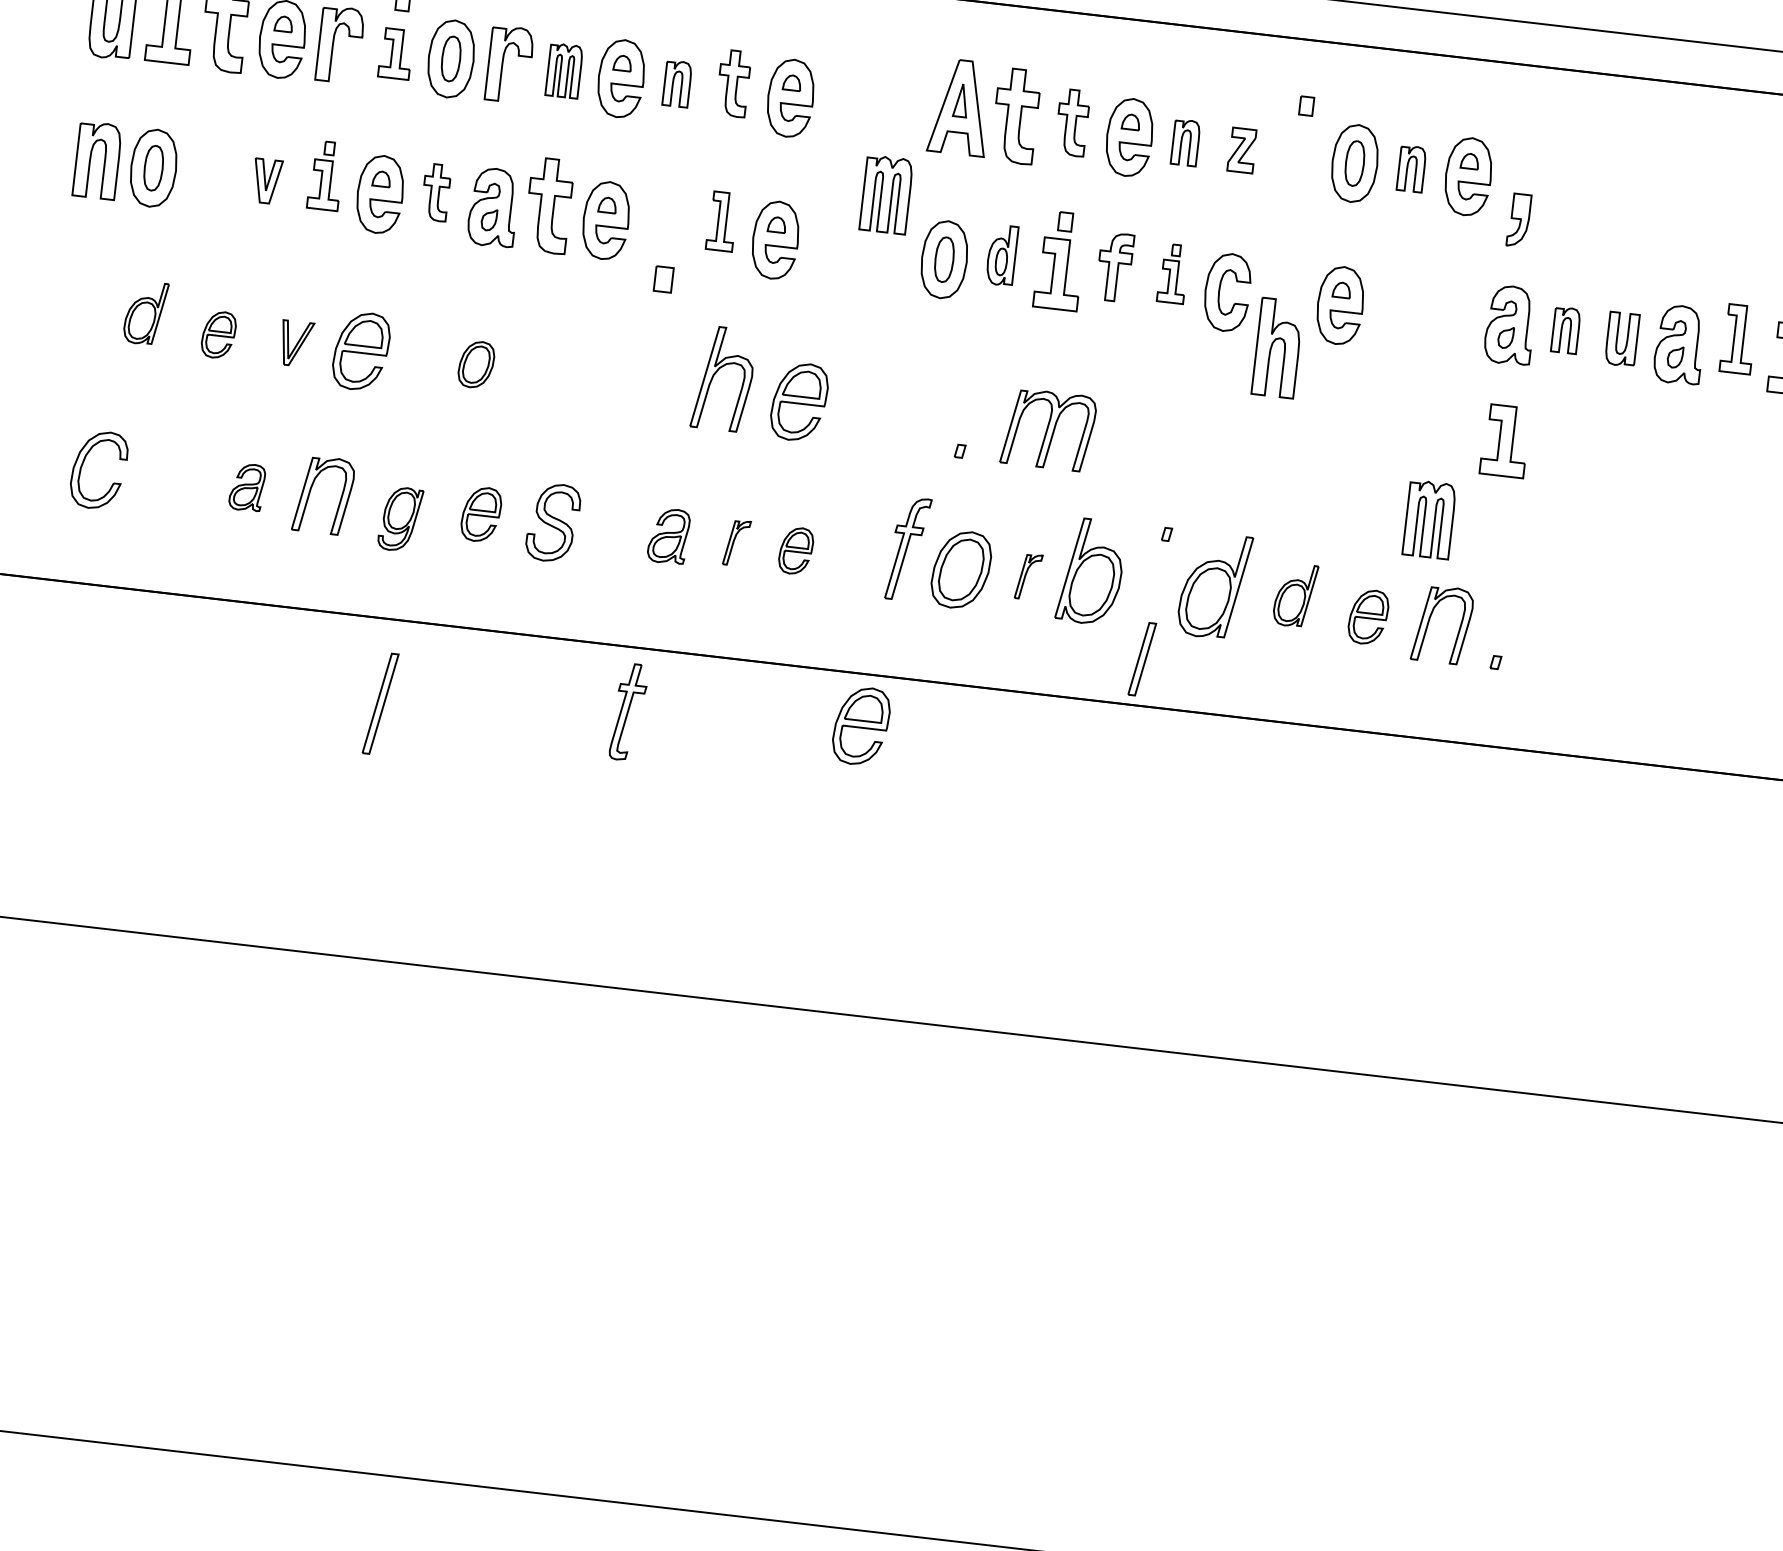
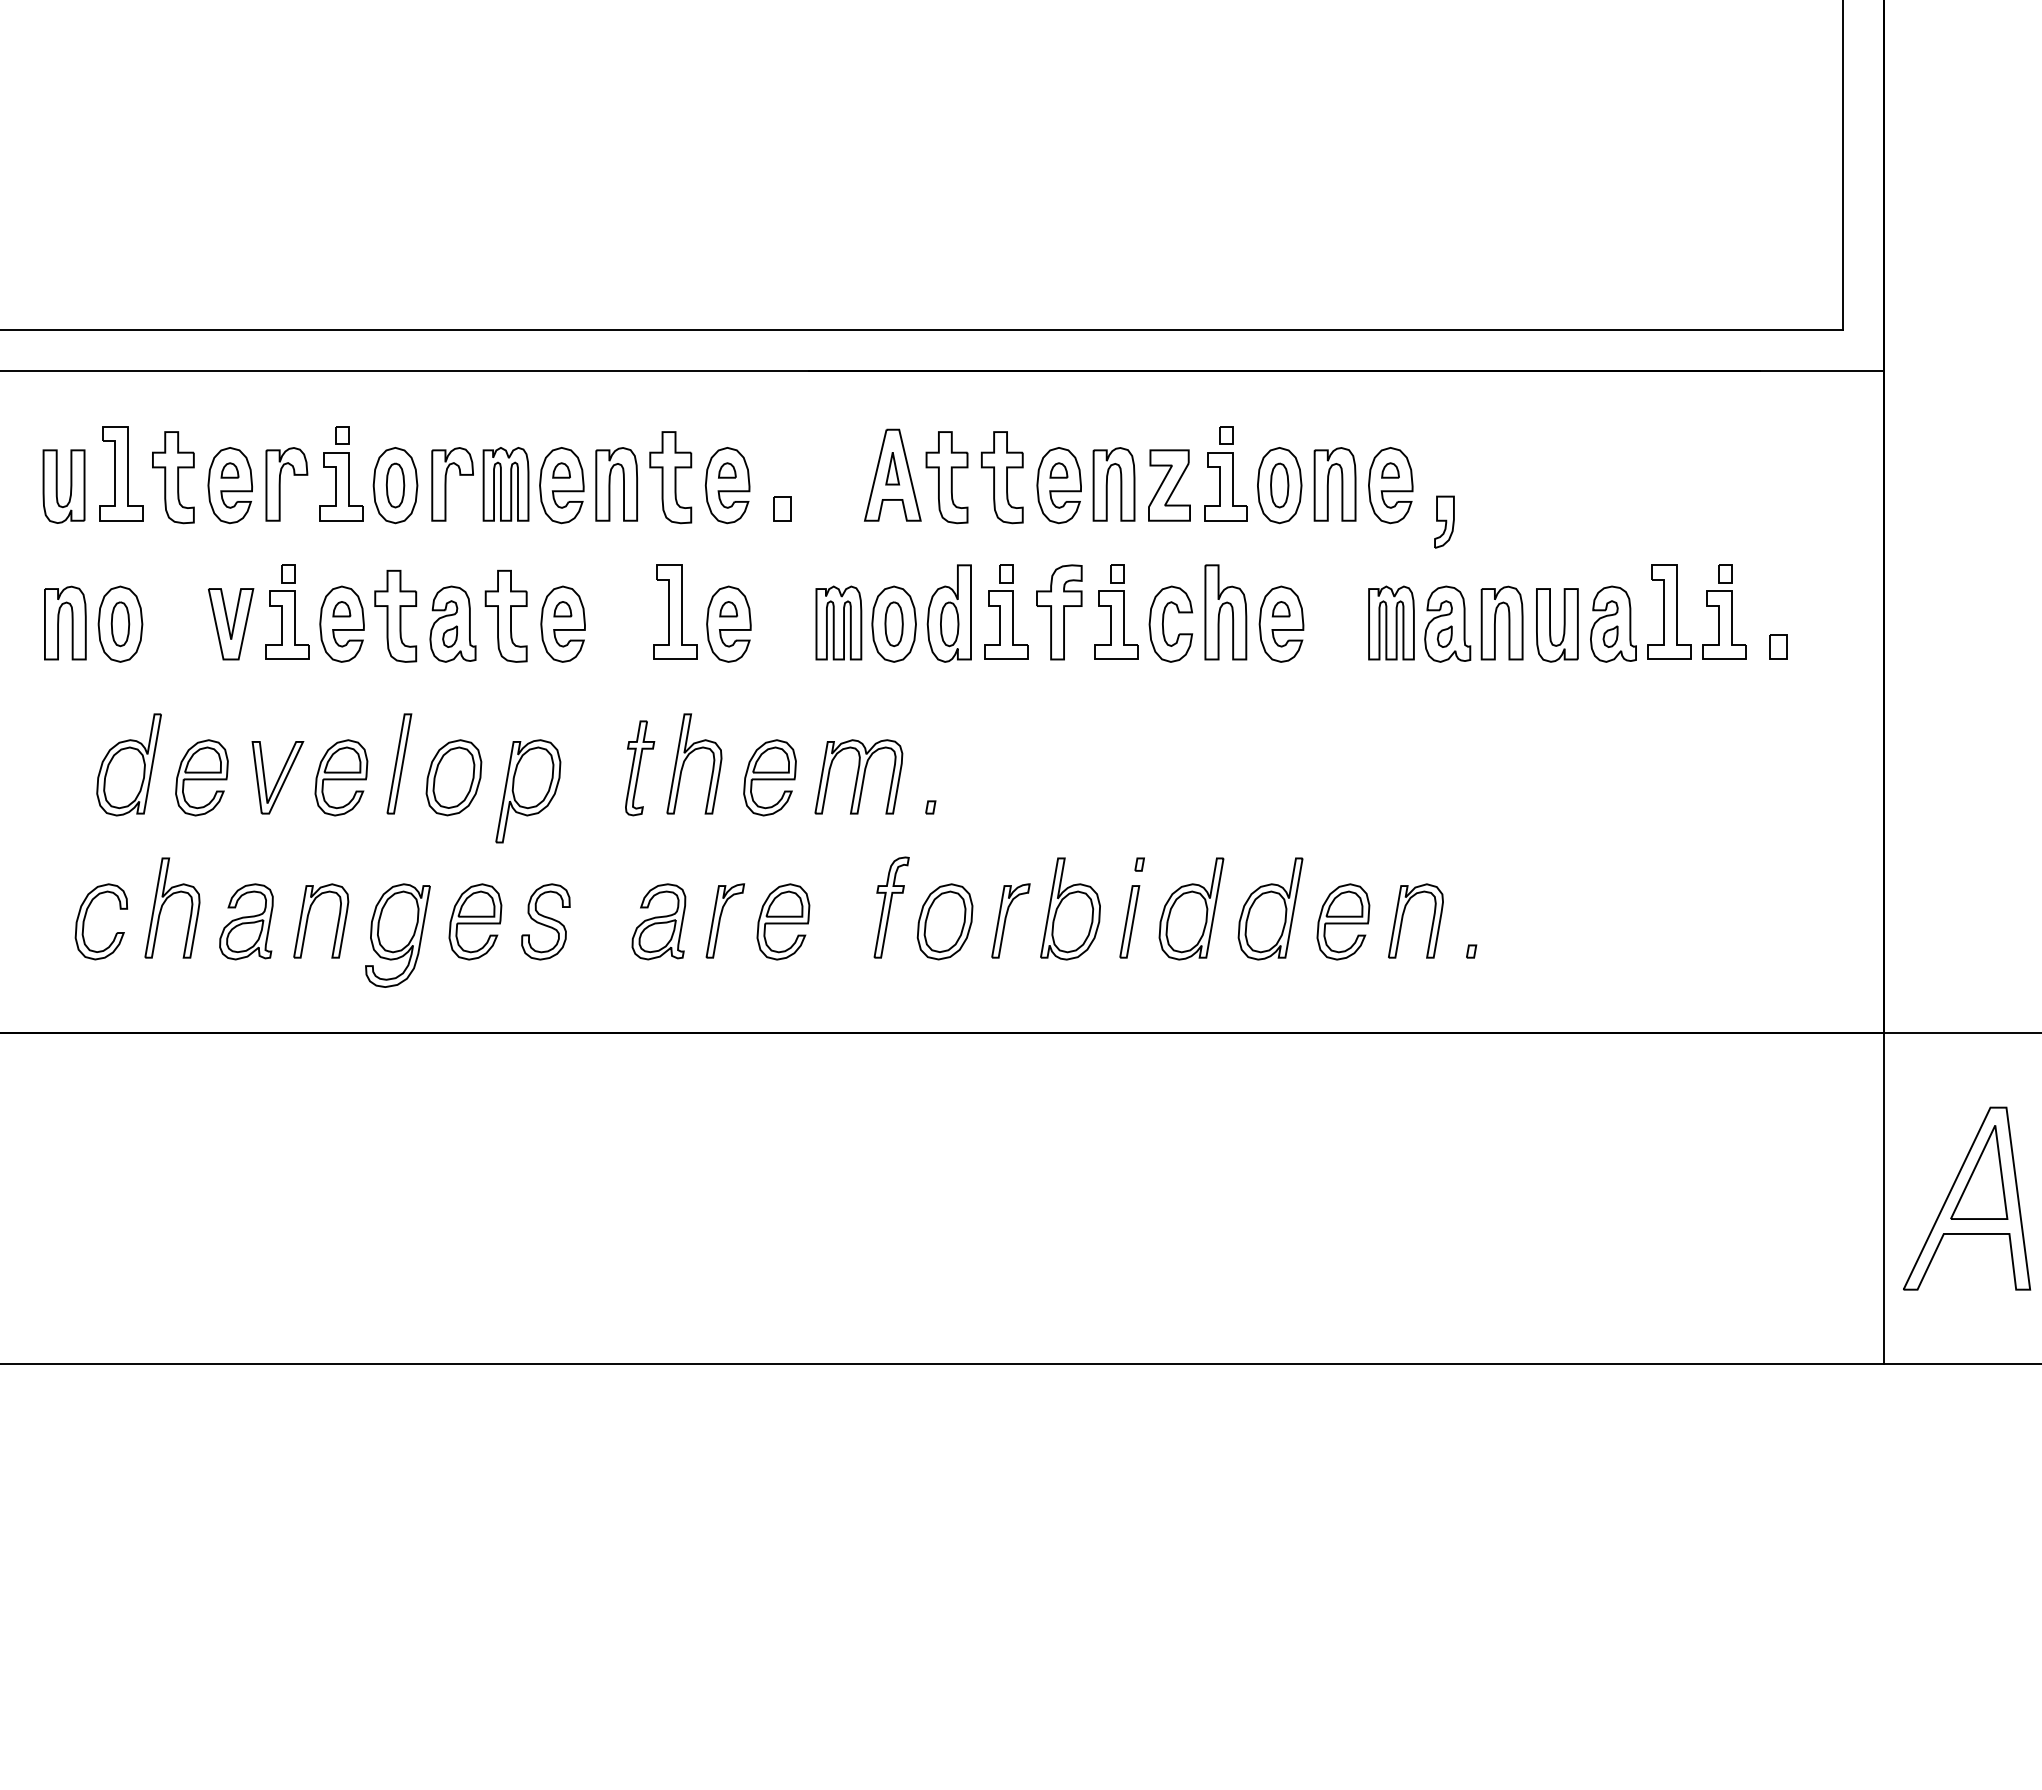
part: (395, 53) -> (341, 486), size x1.43
part: (563, 70) -> (505, 484), size x1.43
part: (733, 83) -> (670, 477), size x1.43
part: (677, 84) -> (616, 484), size x1.67
part: (1072, 122) -> (1002, 477), size x1.43
part: (1185, 142) -> (1113, 484), size x1.67
part: (1242, 150) -> (1169, 485), size x1.67
part: (1411, 168) -> (1334, 484), size x1.67
part: (325, 174) -> (287, 611), size x1.43
part: (267, 181) -> (231, 624), size x1.67
part: (435, 191) -> (395, 615), size x1.67
part: (886, 194) -> (838, 622), moved
part: (722, 220) -> (675, 611), size x1.67
part: (1001, 255) -> (948, 613), size x1.67
part: (1114, 267) -> (1059, 612), size x1.43
part: (1173, 273) -> (1116, 611), size x1.67
part: (663, 279) -> (782, 508), moved
part: (145, 312) -> (128, 764), size x1.67
part: (1565, 329) -> (1501, 622), size x1.67
part: (218, 334) -> (201, 777), size x1.67
part: (1738, 338) -> (1669, 611), size x1.43
part: (1622, 339) -> (1557, 625), size x1.43
part: (296, 343) -> (277, 777), size x1.67
part: (1277, 348) -> (1225, 612), moved
part: (475, 364) -> (453, 777), size x1.67
part: (550, 387) -> (528, 791), added
part: (1048, 429) -> (858, 776), moved
part: (1504, 440) -> (1225, 486), moved
part: (166, 457) -> (165, 902), added
part: (247, 486) -> (246, 921), size x1.67
part: (481, 514) -> (475, 921), size x1.43
part: (400, 519) -> (397, 935), size x1.67
part: (1429, 519) -> (1391, 622), moved
part: (668, 535) -> (658, 921), size x1.43
part: (737, 542) -> (725, 920), size x1.67
part: (796, 550) -> (783, 921), size x1.67
part: (1028, 576) -> (1010, 920), size x1.67
part: (1295, 594) -> (1270, 908), size x1.67
part: (1368, 616) -> (1343, 921), size x1.43
part: (1142, 658) -> (1129, 921), moved
part: (380, 703) -> (399, 763), moved
part: (629, 712) -> (640, 768), moved
part: (860, 725) -> (865, 1083), removed

